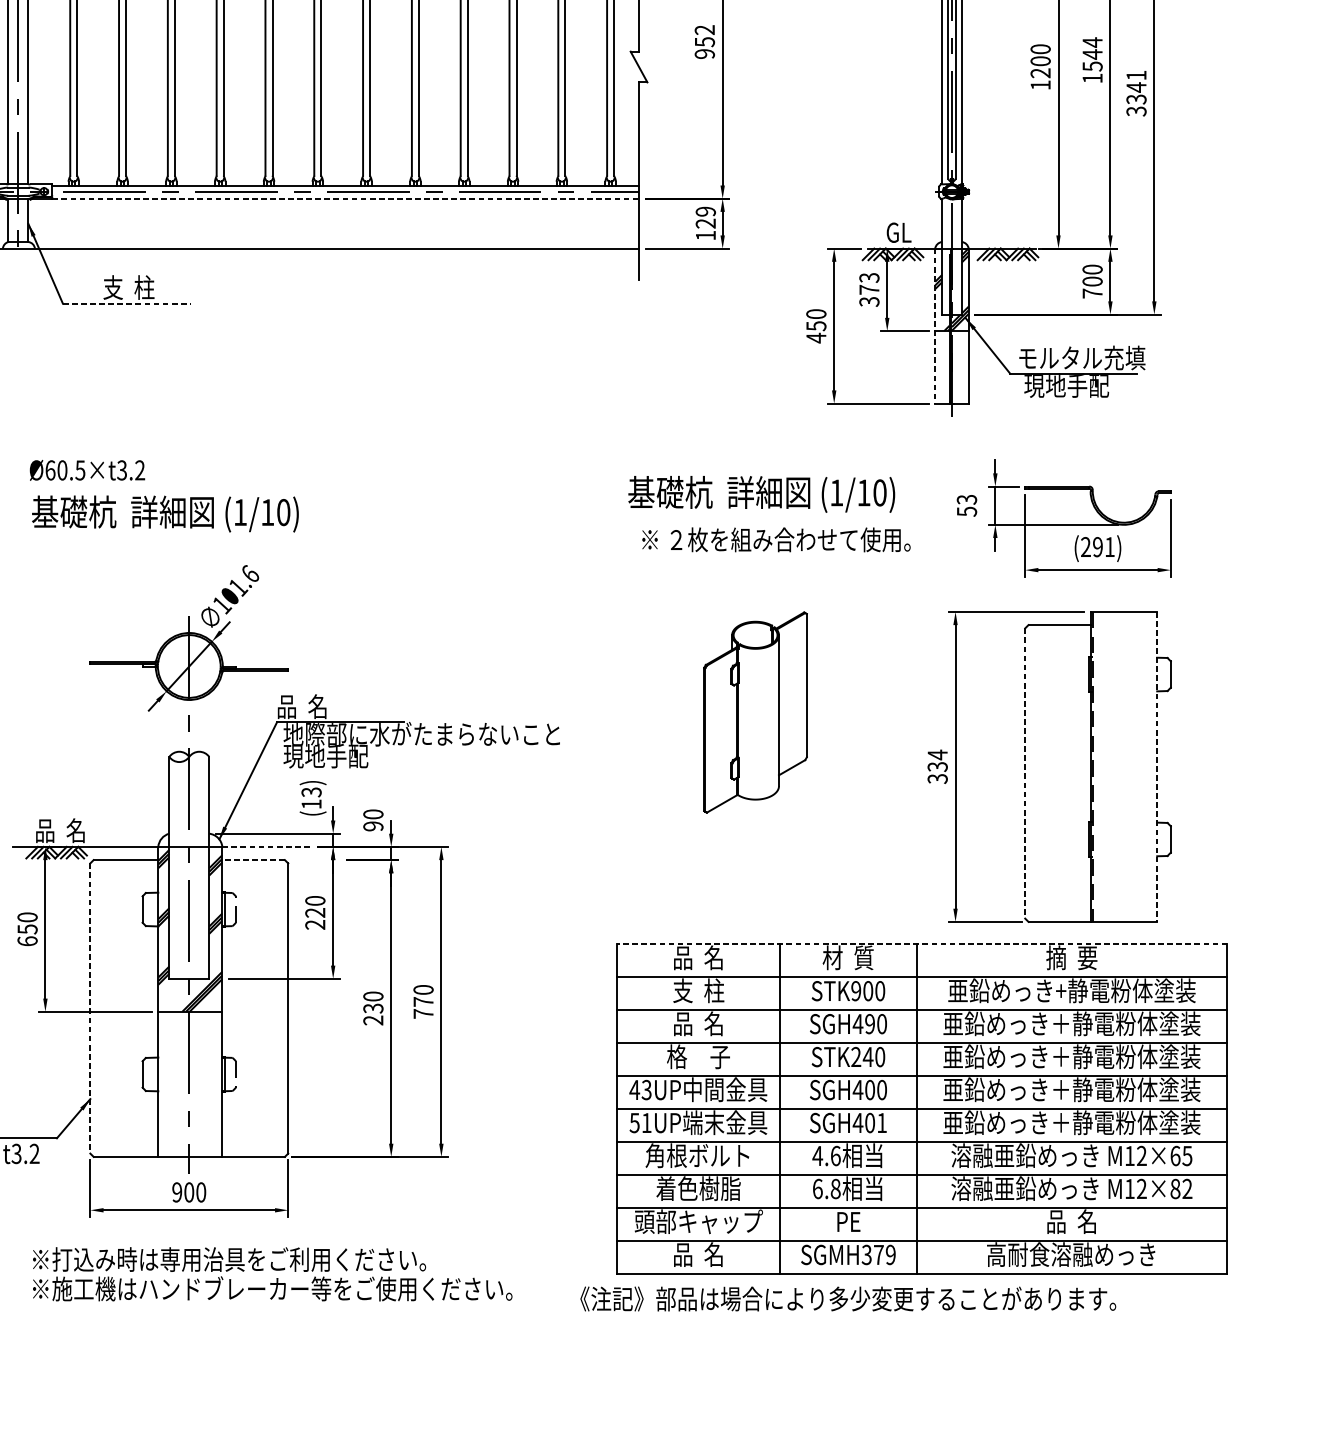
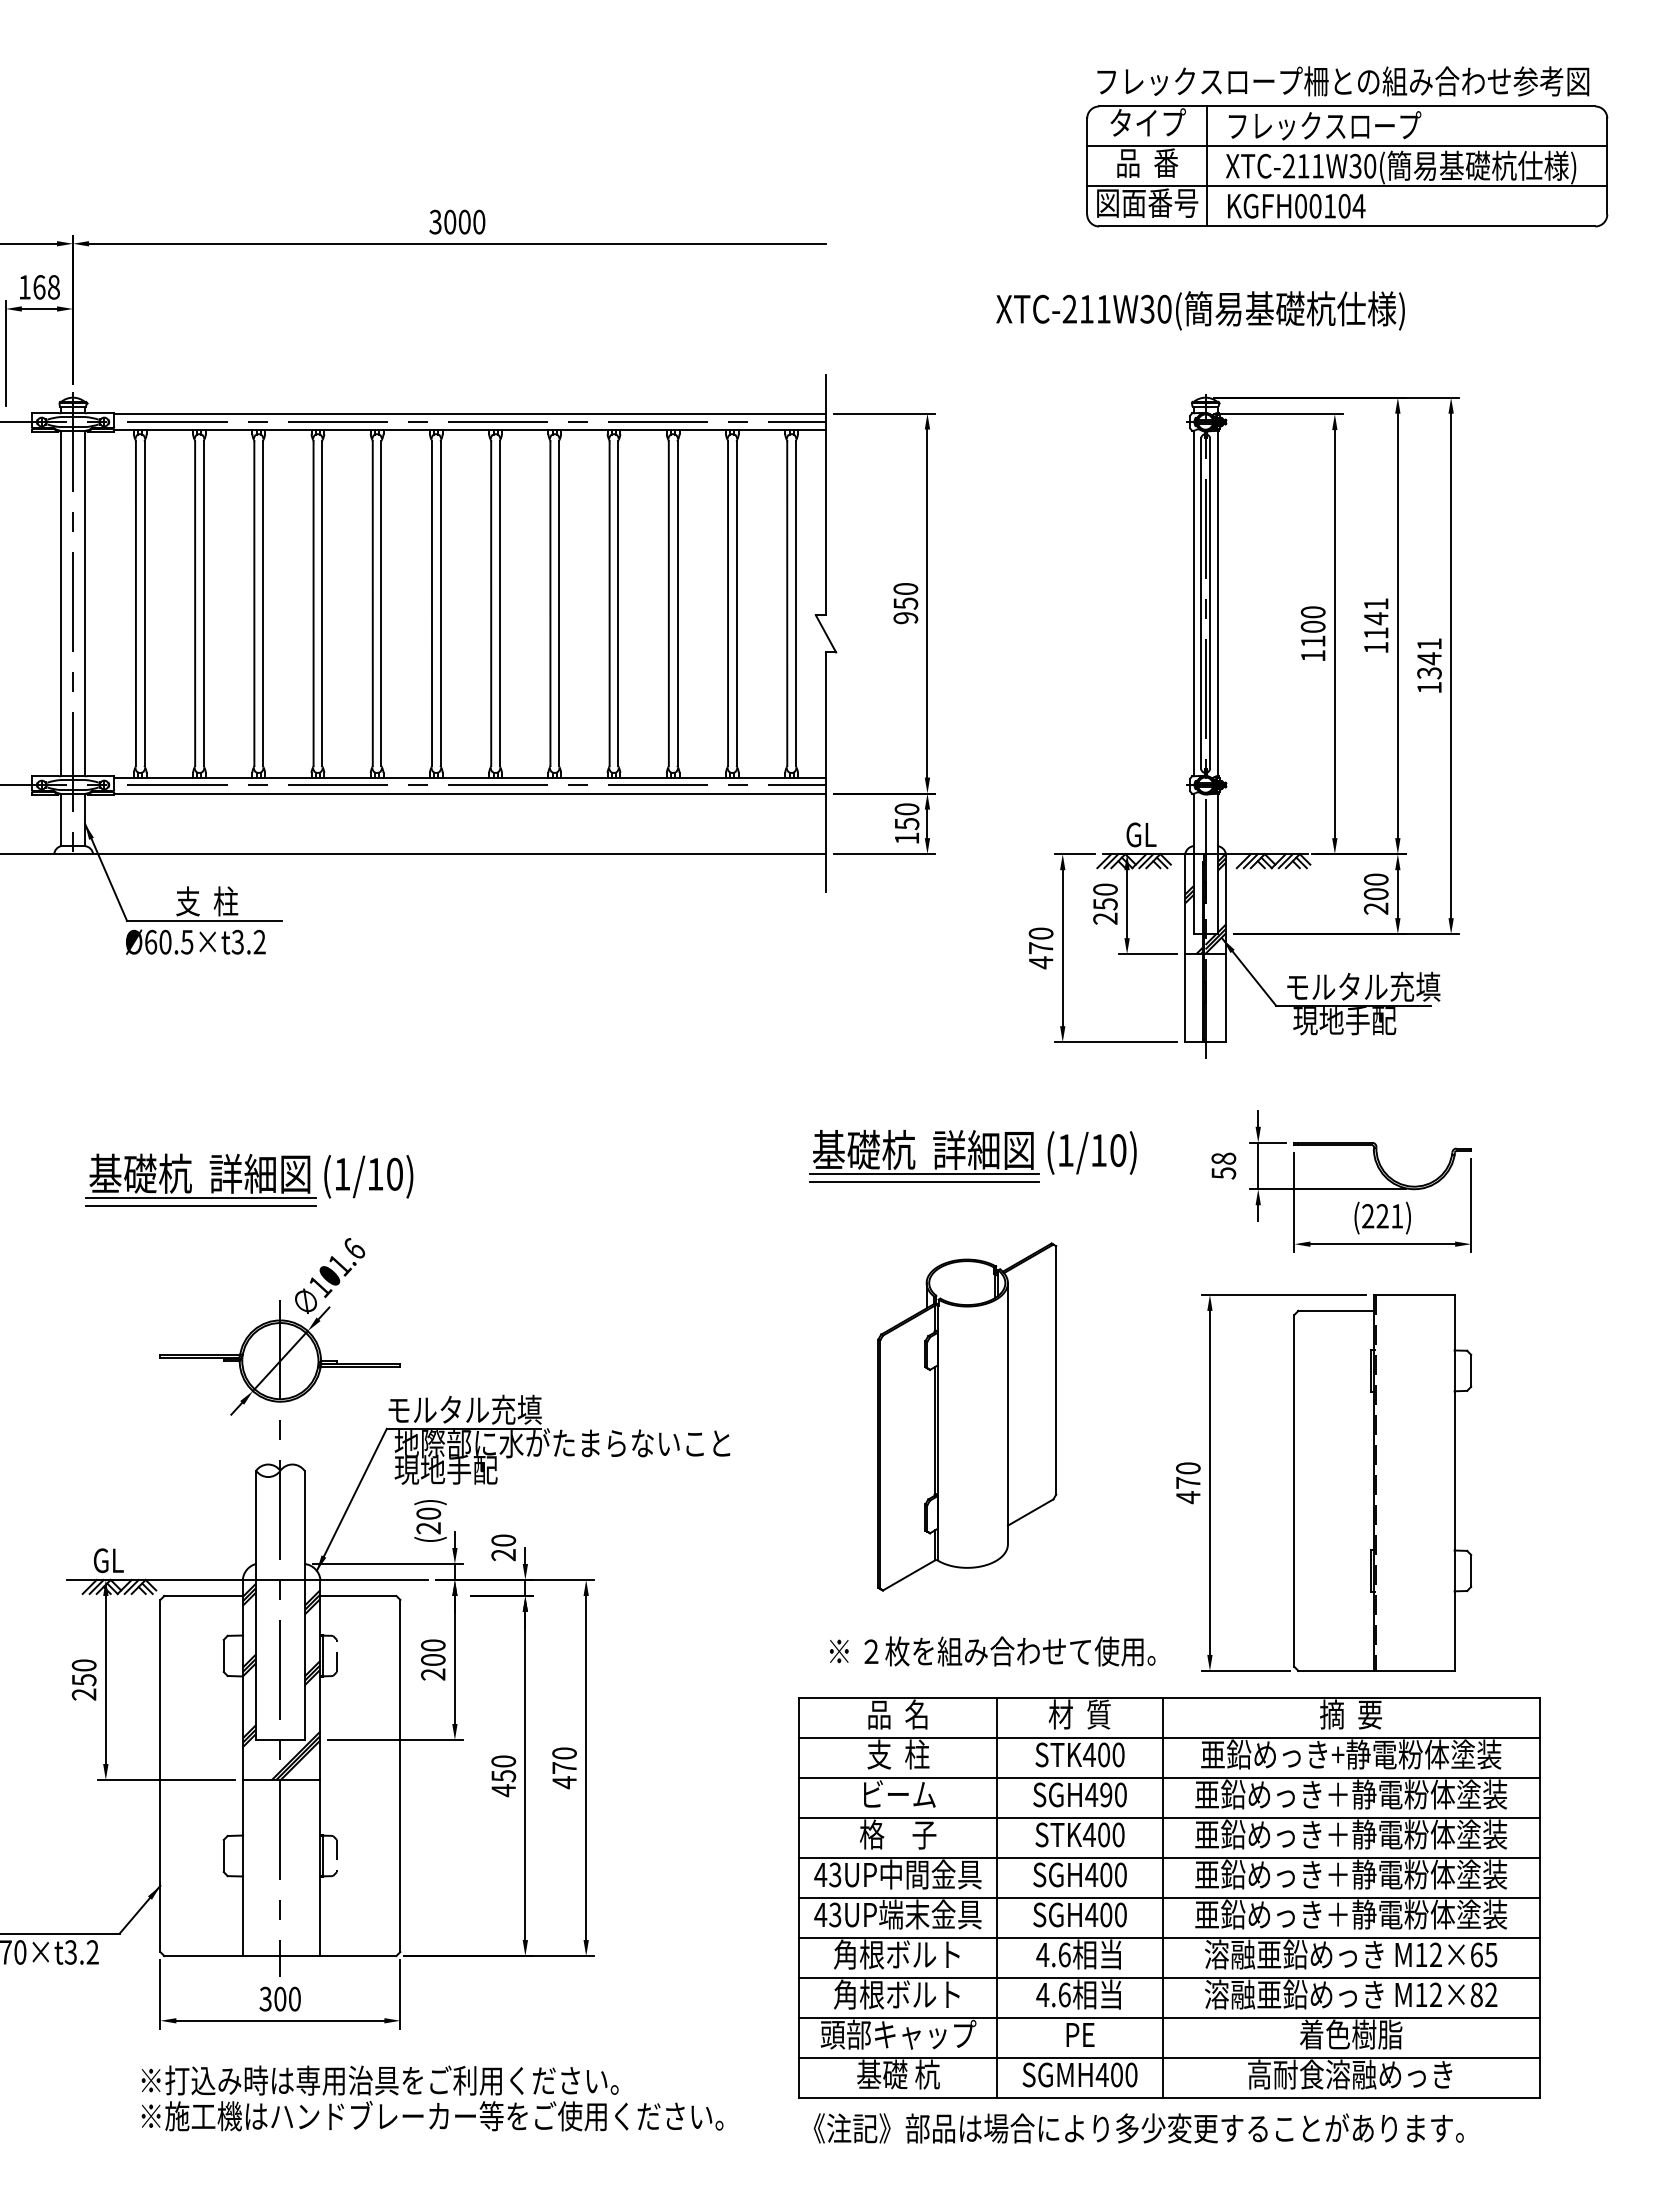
text: (704, 30) -> (905, 589), 952 -> 950
text: (1092, 54) -> (1376, 618), 1544 -> 1141
text: (1040, 73) -> (1312, 641), 1200 -> 1100
text: (1136, 111) -> (1429, 687), 3341 -> 1341
line: (346, 198) -> (470, 793), dashed -> solid
text: (705, 217) -> (906, 816), 129 -> 150
text: (869, 289) -> (1105, 903), 373 -> 250
text: (1092, 293) -> (1375, 908), 700 -> 200
line: (126, 303) -> (204, 920), dashed -> solid
text: (816, 326) -> (1041, 948), 450 -> 470
line: (935, 326) -> (1185, 948), dashed -> solid
text: (87, 469) -> (195, 941), moved
text: (966, 499) -> (1223, 1158), 53 -> 58
line: (720, 512) -> (924, 1174), added
line: (720, 519) -> (924, 1182), added
line: (123, 532) -> (200, 1198), added
line: (123, 539) -> (200, 1206), added
text: (776, 539) -> (992, 1651), moved
text: (1097, 547) -> (1382, 1216), (291) -> (221)
text: (341, 706) -> (464, 1409), 品  名 -> モルタル充填
part: (755, 712) -> (967, 1416), size x1.43
text: (937, 767) -> (1188, 1483), 334 -> 470
line: (1157, 767) -> (1454, 1483), dashed -> solid
line: (1025, 773) -> (1294, 1491), dashed -> solid
text: (311, 797) -> (428, 1520), (13) -> (20)
text: (373, 826) -> (503, 1555), 90 -> 20
text: (59, 830) -> (123, 1560), 品  名 -> GL
line: (266, 846) -> (374, 1579), dashed -> solid
line: (253, 859) -> (358, 1595), dashed -> solid
text: (315, 913) -> (433, 1660), 220 -> 200
text: (27, 941) -> (83, 1694), 650 -> 250
line: (922, 944) -> (1169, 1698), dashed -> solid
text: (855, 990) -> (1088, 1754), STK900 -> STK400
line: (90, 1008) -> (160, 1776), dashed -> solid
text: (423, 1013) -> (564, 1782), 770 -> 470
text: (373, 1014) -> (503, 1783), 230 -> 450
text: (699, 1023) -> (899, 1794), 品  名 -> ビーム
text: (862, 1056) -> (1096, 1834), STK240 -> STK400
text: (640, 1122) -> (827, 1914), 51UP -> 43UP
text: (881, 1122) -> (1120, 1914), SGH401 -> SGH400
text: (697, 1188) -> (896, 1994), 着色樹脂 -> 角根ボルト
text: (826, 1188) -> (1053, 1994), 6.8 -> 4.6
text: (177, 1192) -> (265, 1999), 900 -> 300
text: (1072, 1221) -> (1351, 2034), 品  名 -> 着色樹脂
text: (698, 1254) -> (898, 2074), 品  名 -> 基礎 杭
text: (878, 1254) -> (1116, 2074), SGMH379 -> SGMH400
text: (272, 1274) -> (432, 2098), moved
text: (848, 1299) -> (1138, 2128), moved

